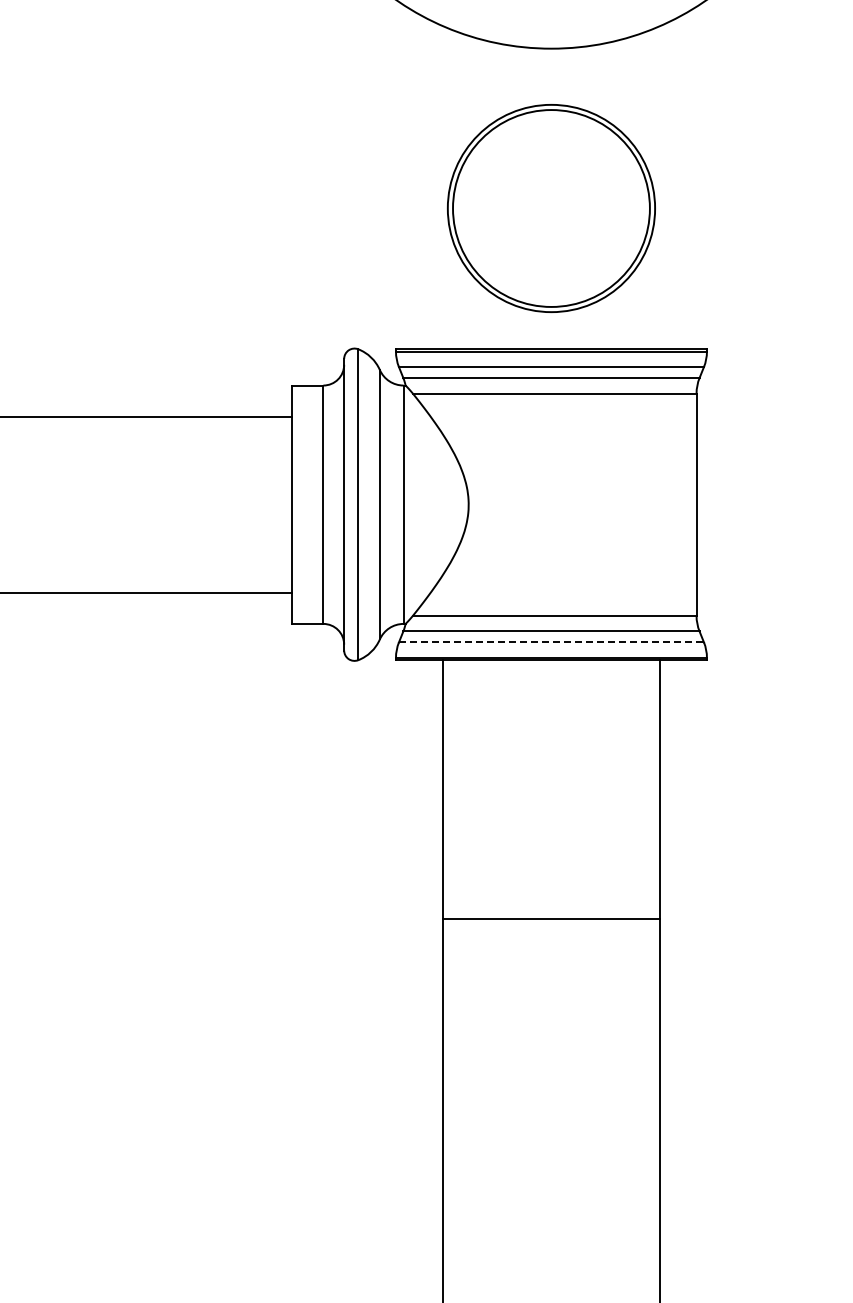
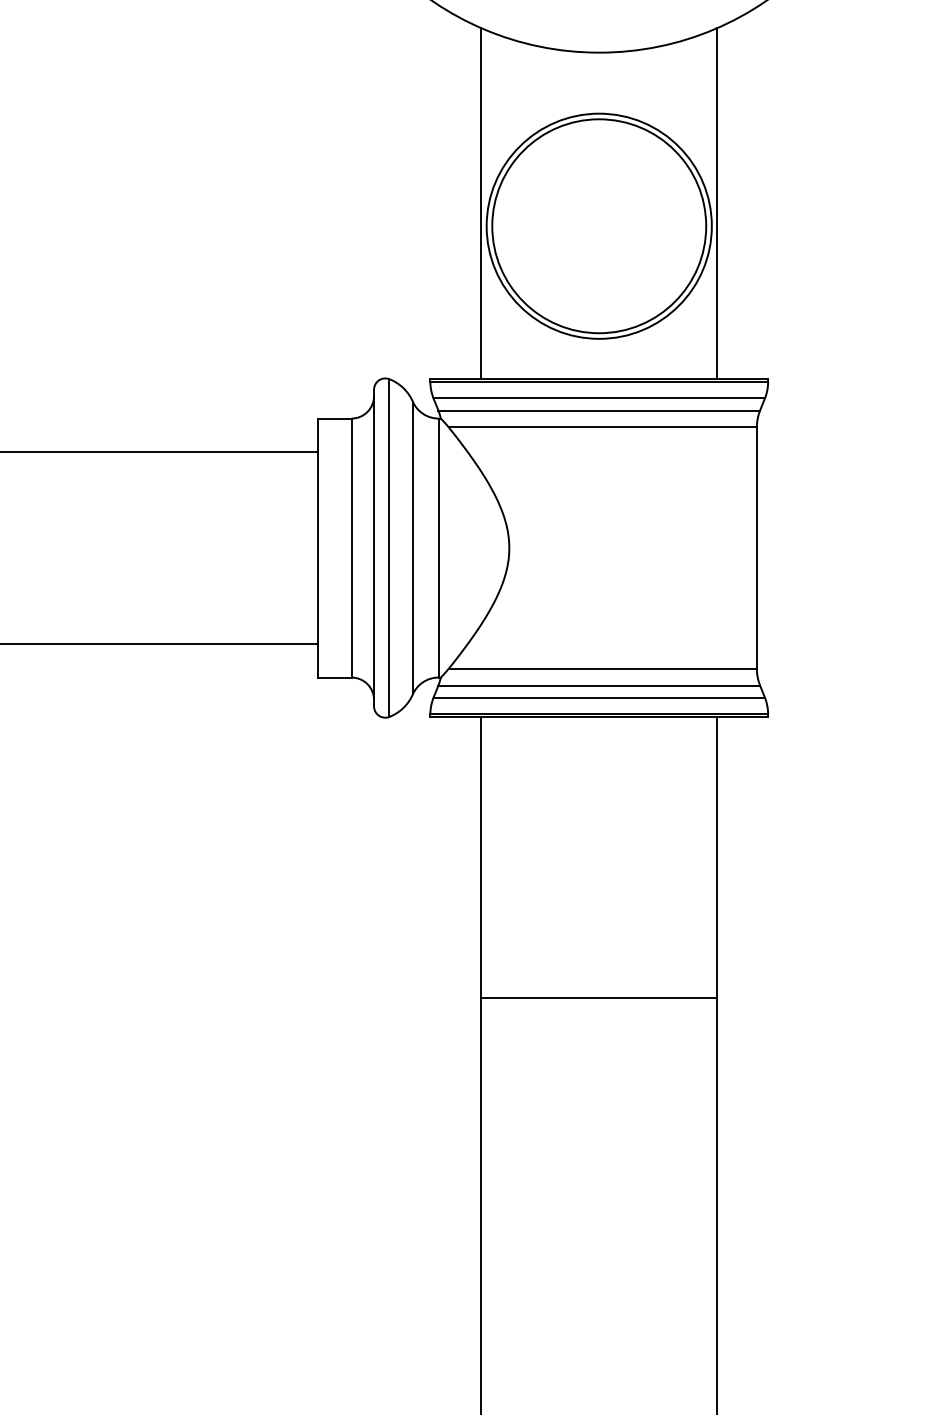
line: (442, 187) -> (480, 203), added
line: (660, 187) -> (717, 203), added
line: (551, 642) -> (599, 697), dashed -> solid

